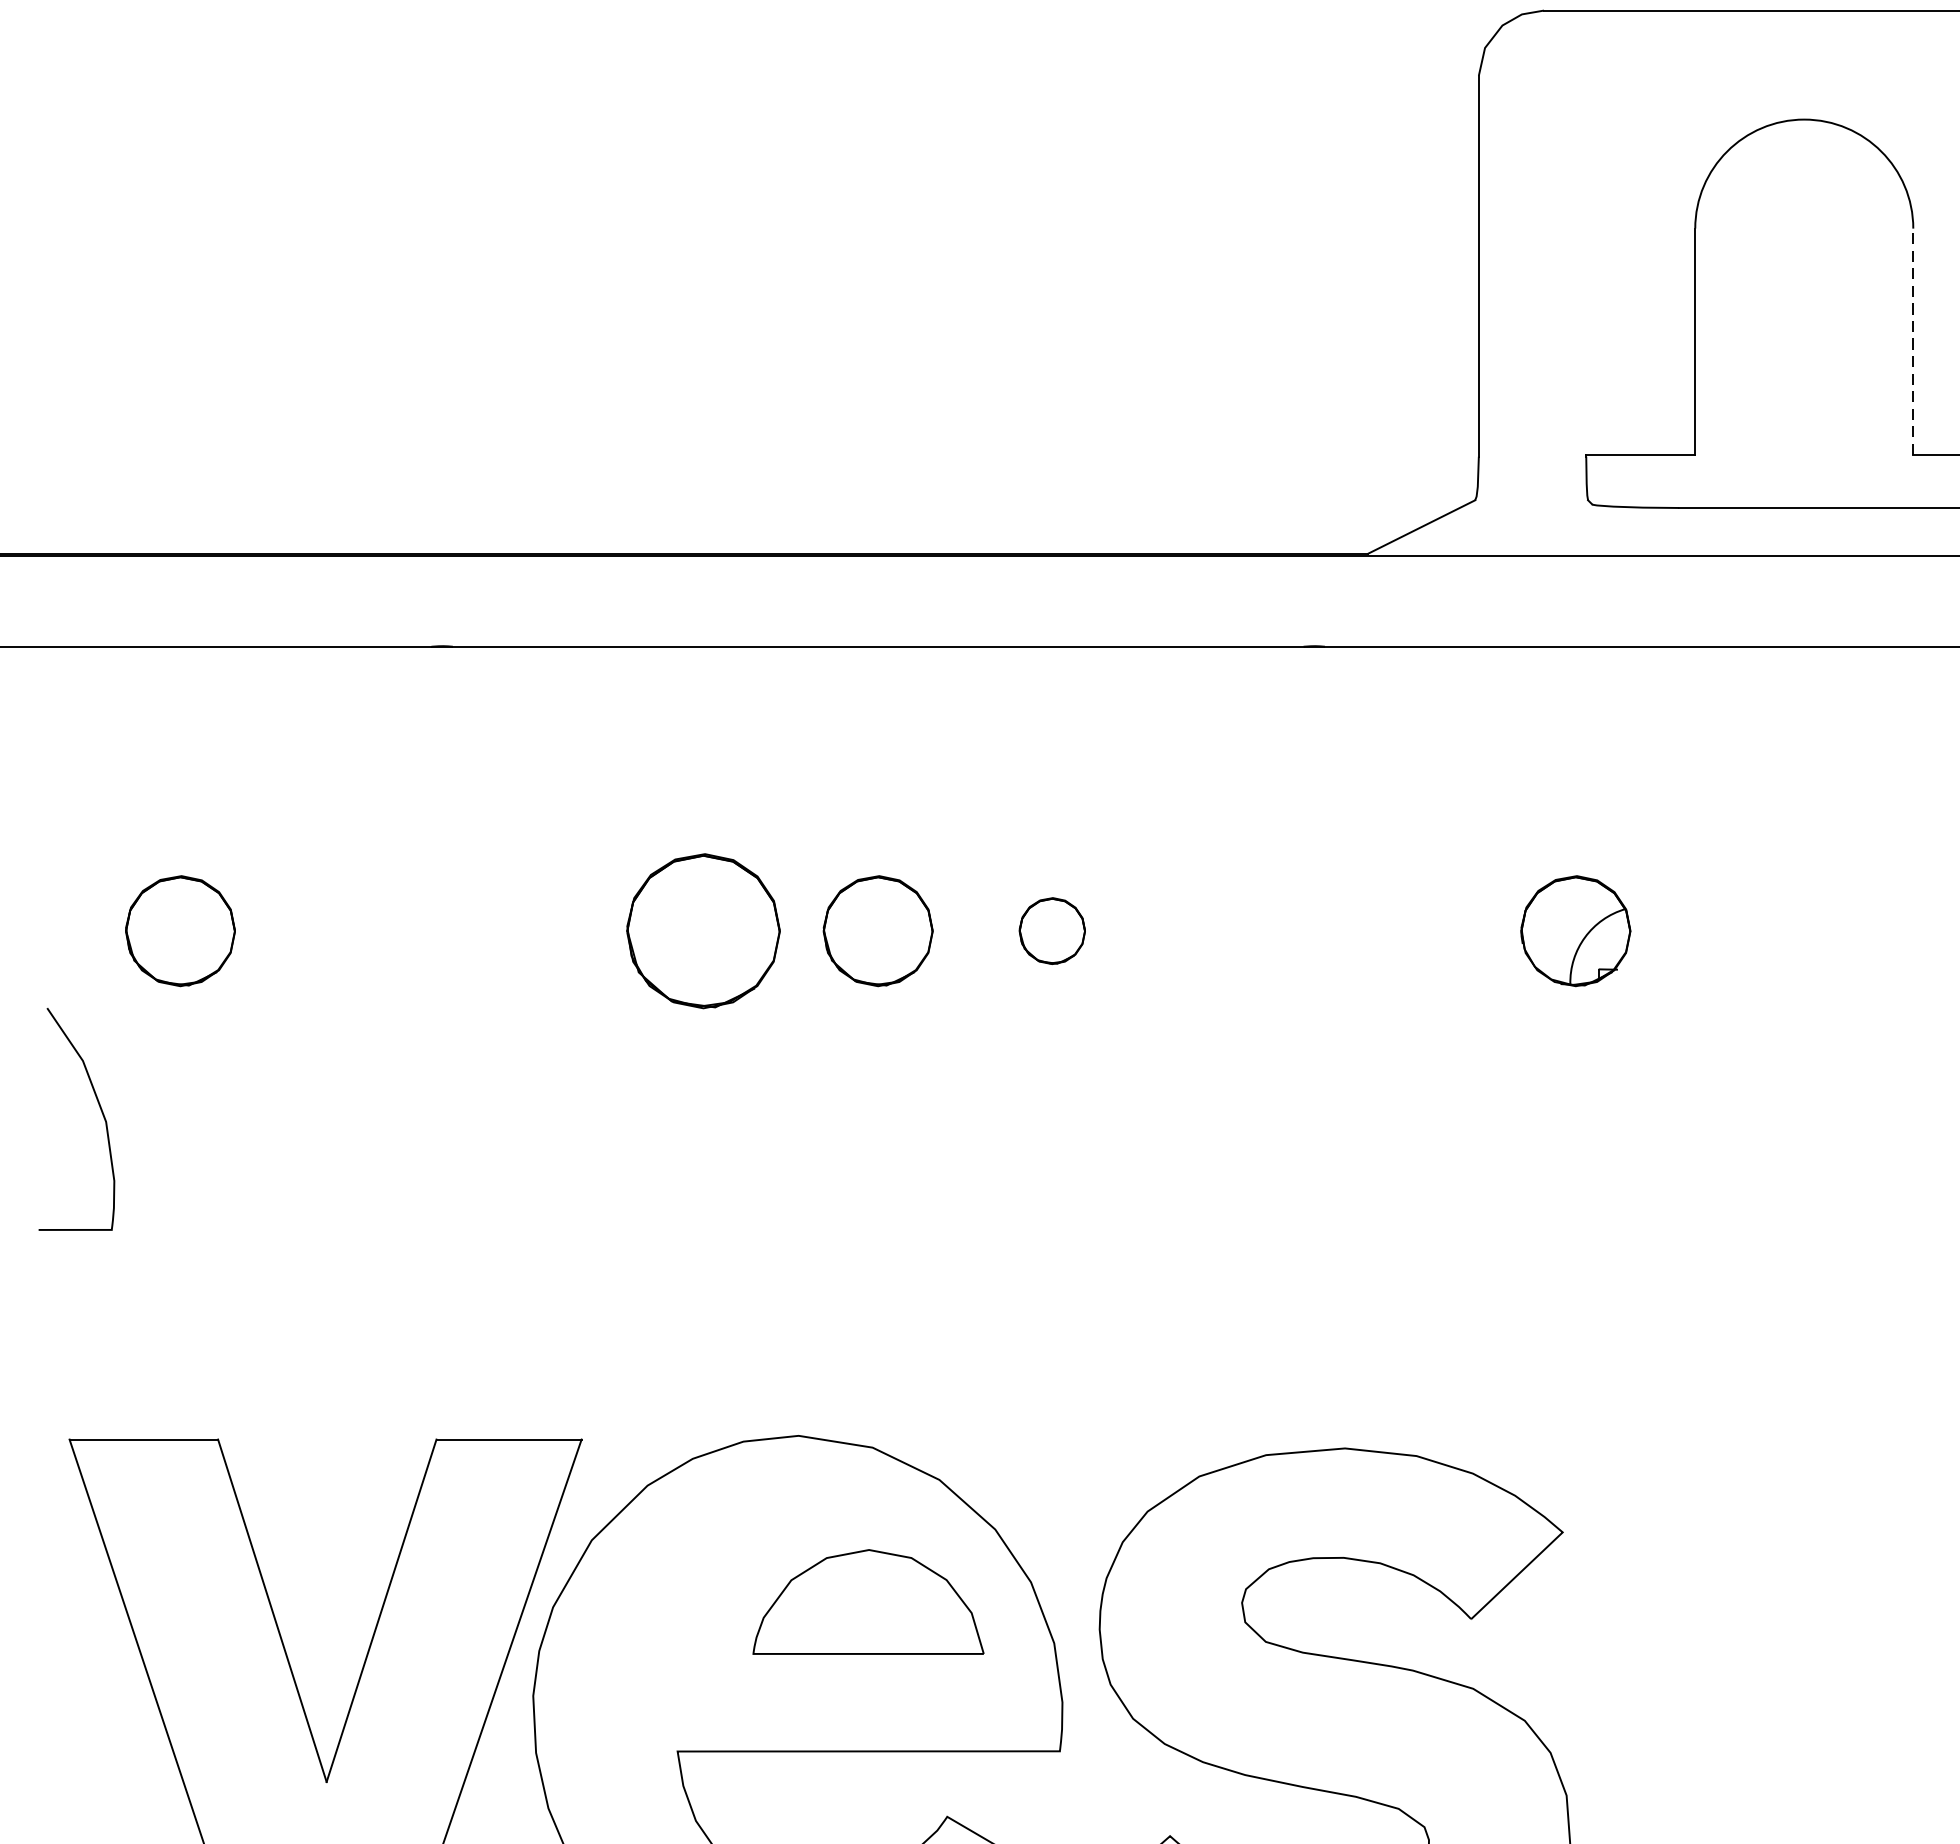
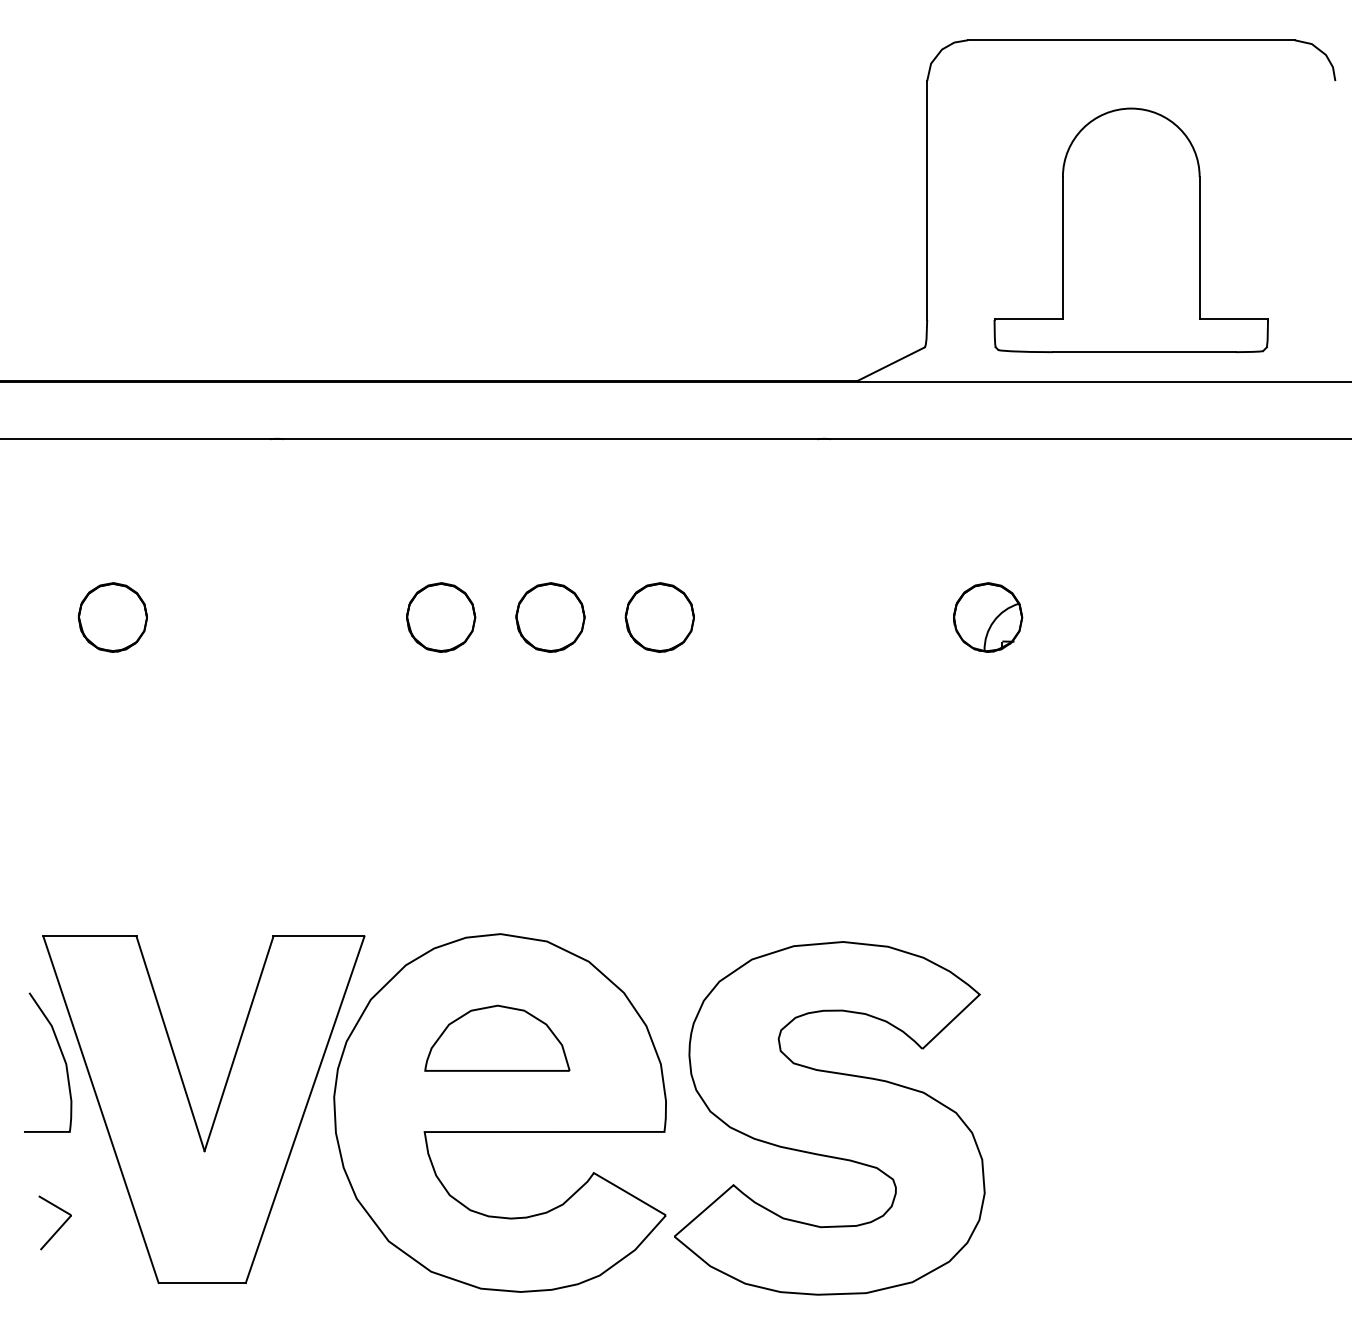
line: (1913, 341) -> (1199, 247), dashed -> solid
part: (704, 931) -> (441, 617), size x0.71
part: (1052, 931) -> (659, 617), size x1.67
curve: (100, 1111) -> (62, 1057), moved
part: (868, 1600) -> (497, 1037), moved

